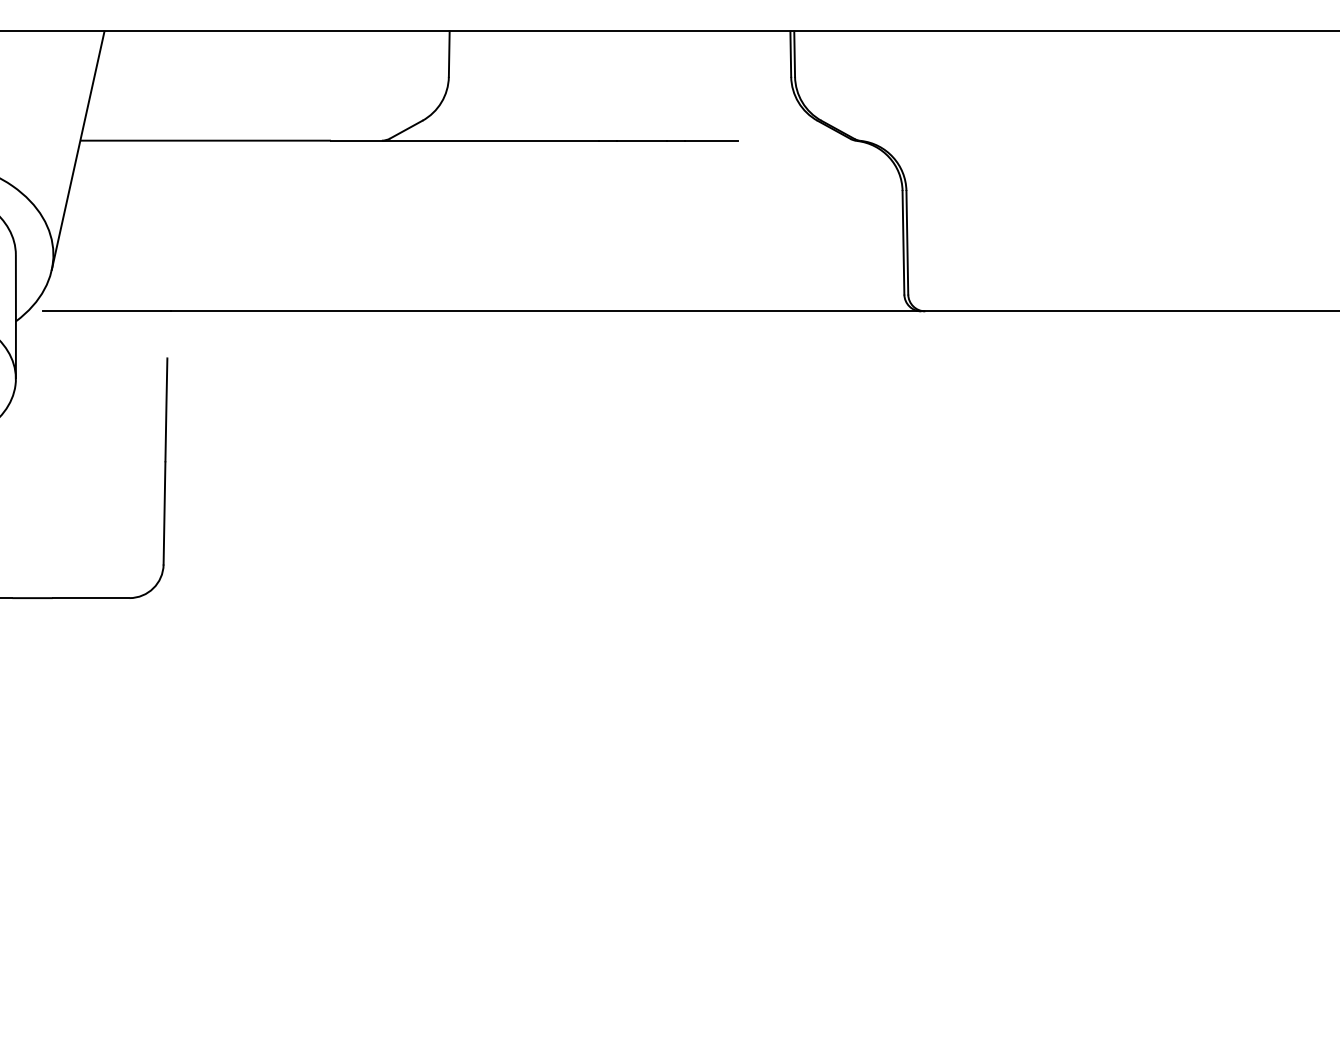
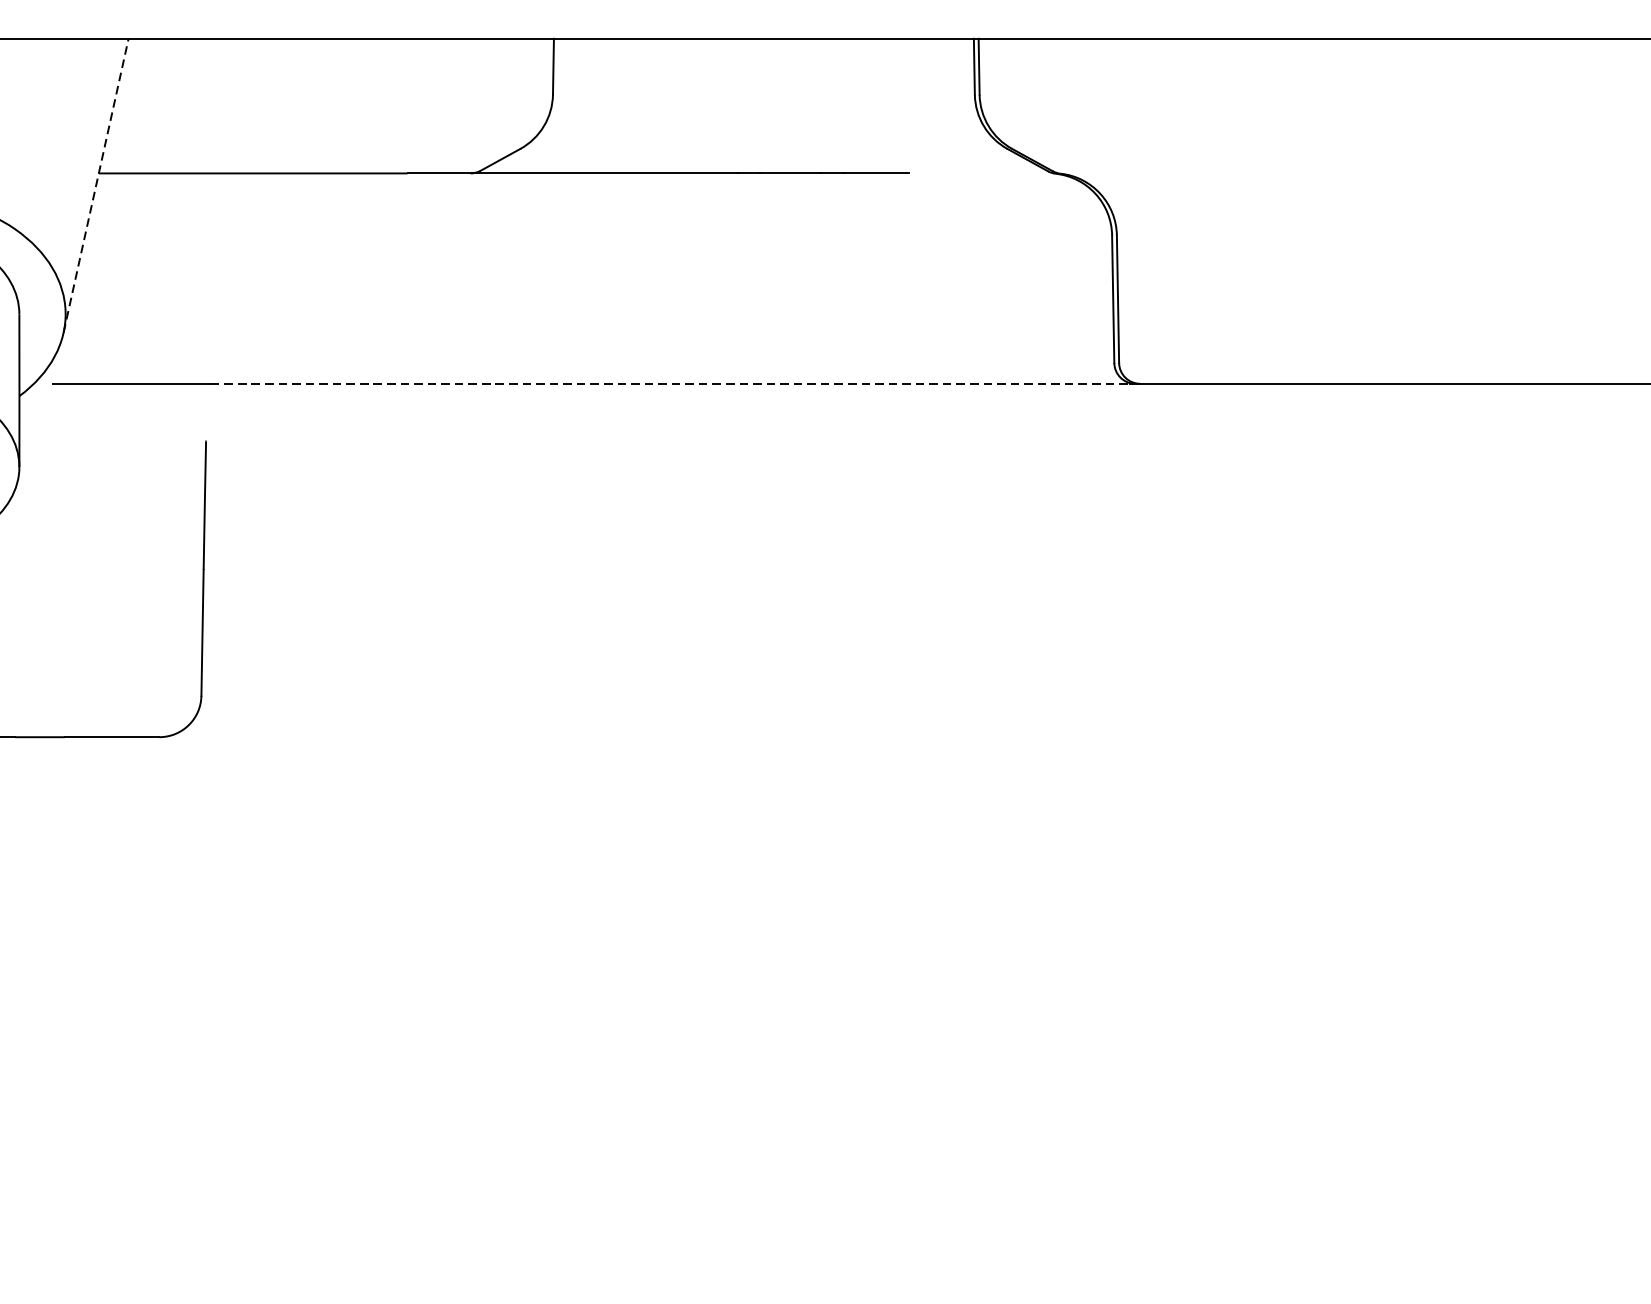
line: (78, 150) -> (96, 185), solid -> dashed
line: (544, 311) -> (670, 383), solid -> dashed

